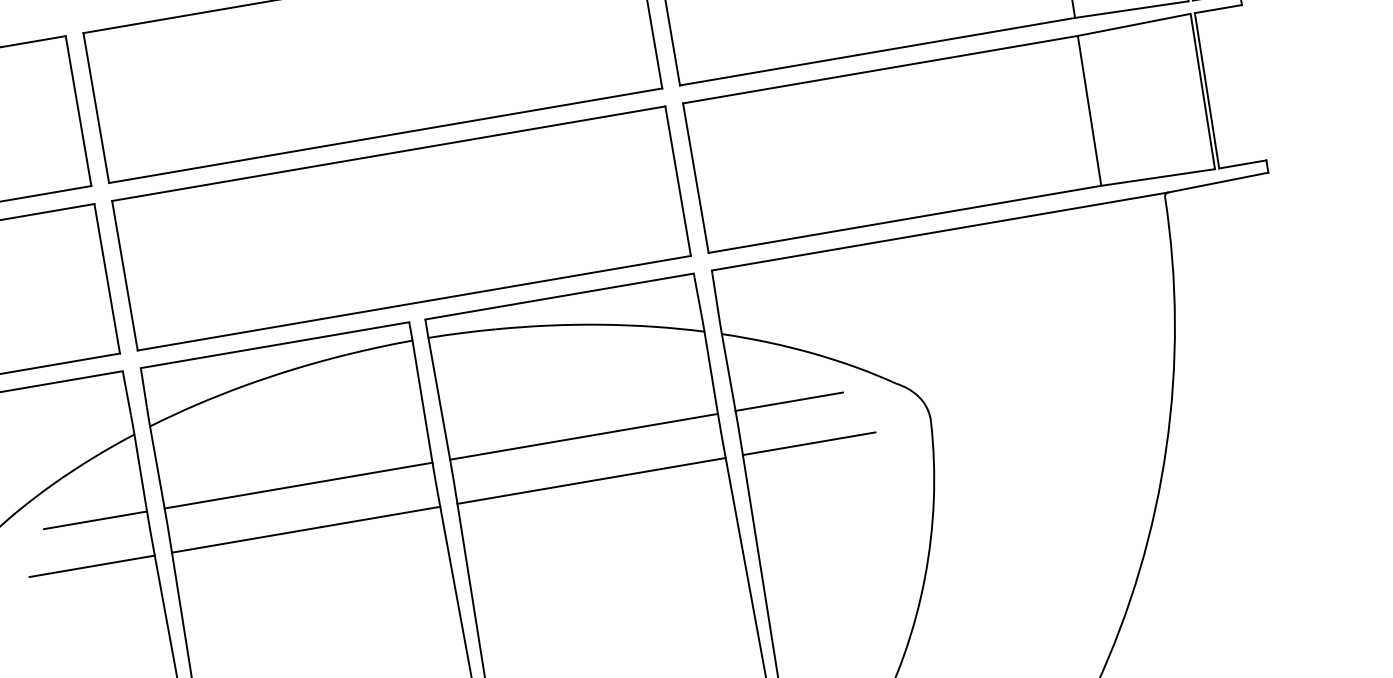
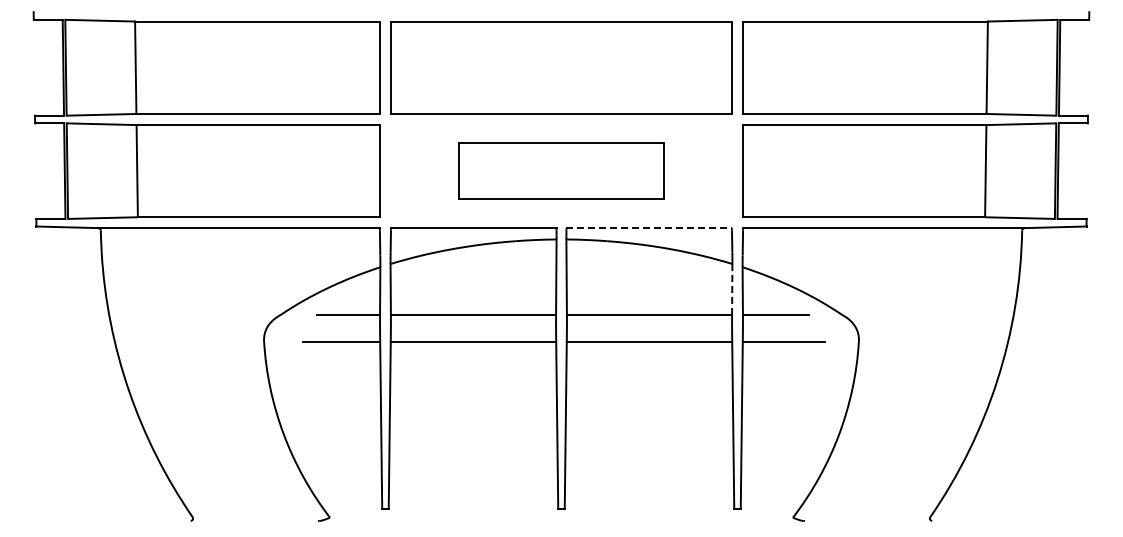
part: (401, 227) -> (561, 170), size x0.6
line: (560, 297) -> (649, 228), solid -> dashed
line: (711, 372) -> (732, 289), solid -> dashed

